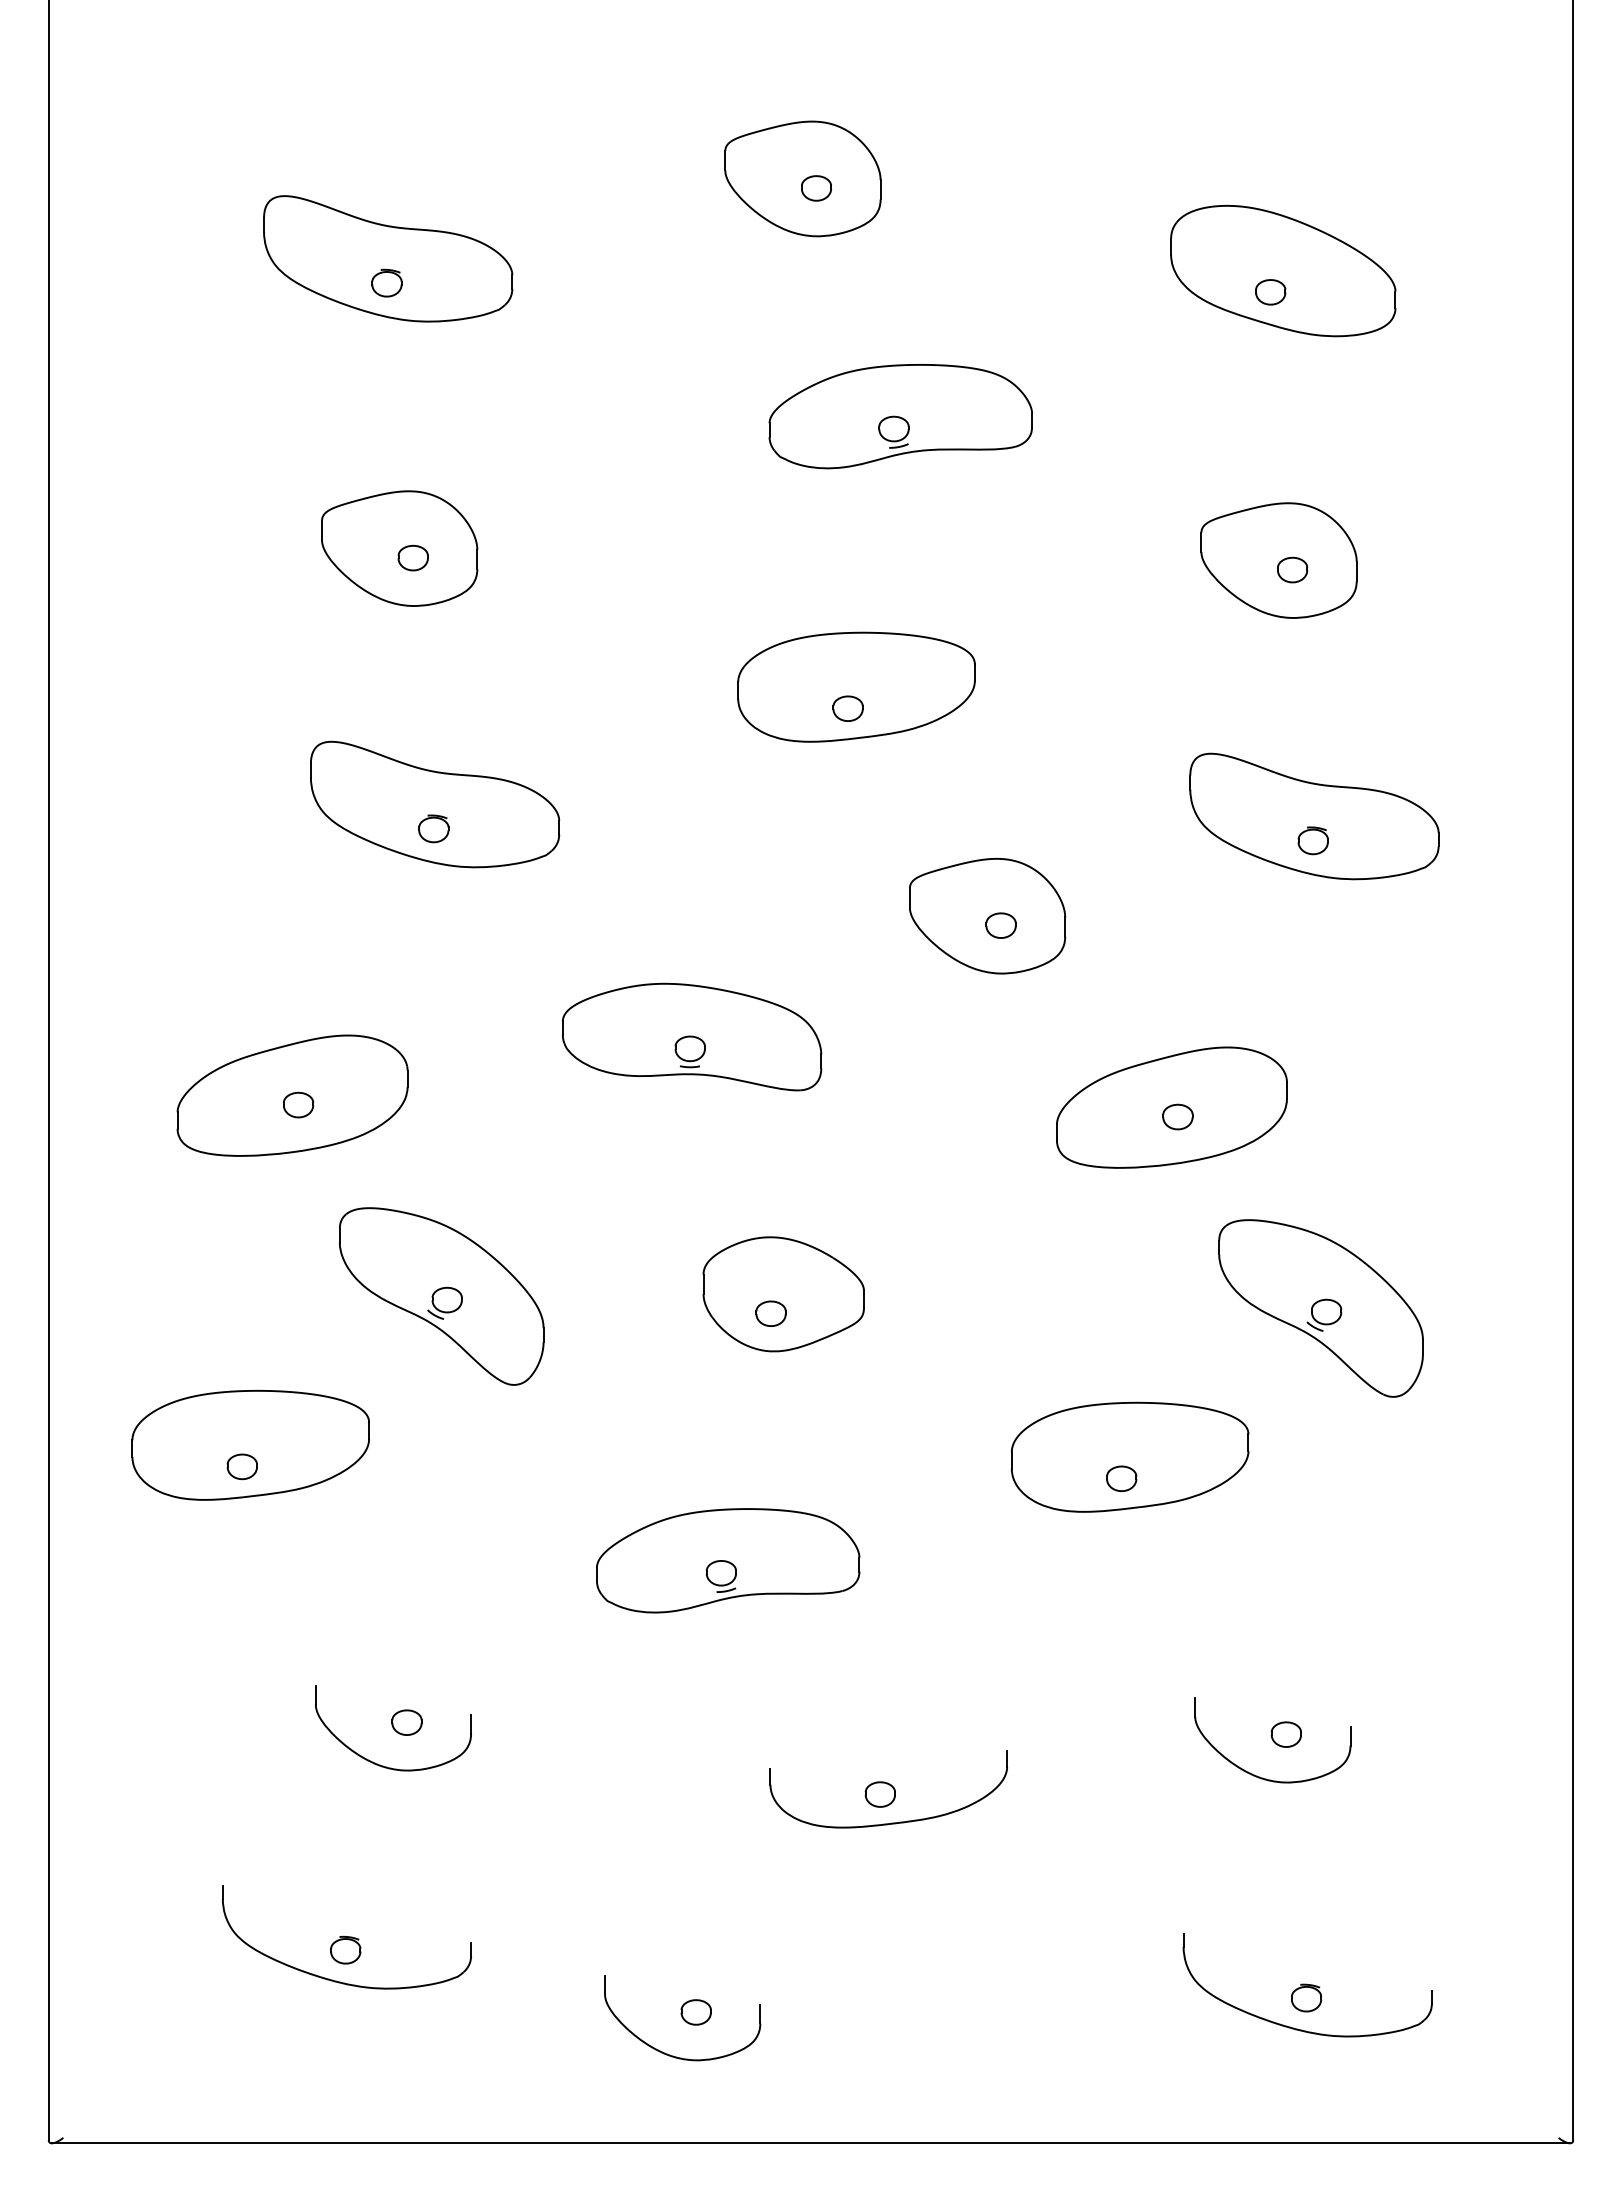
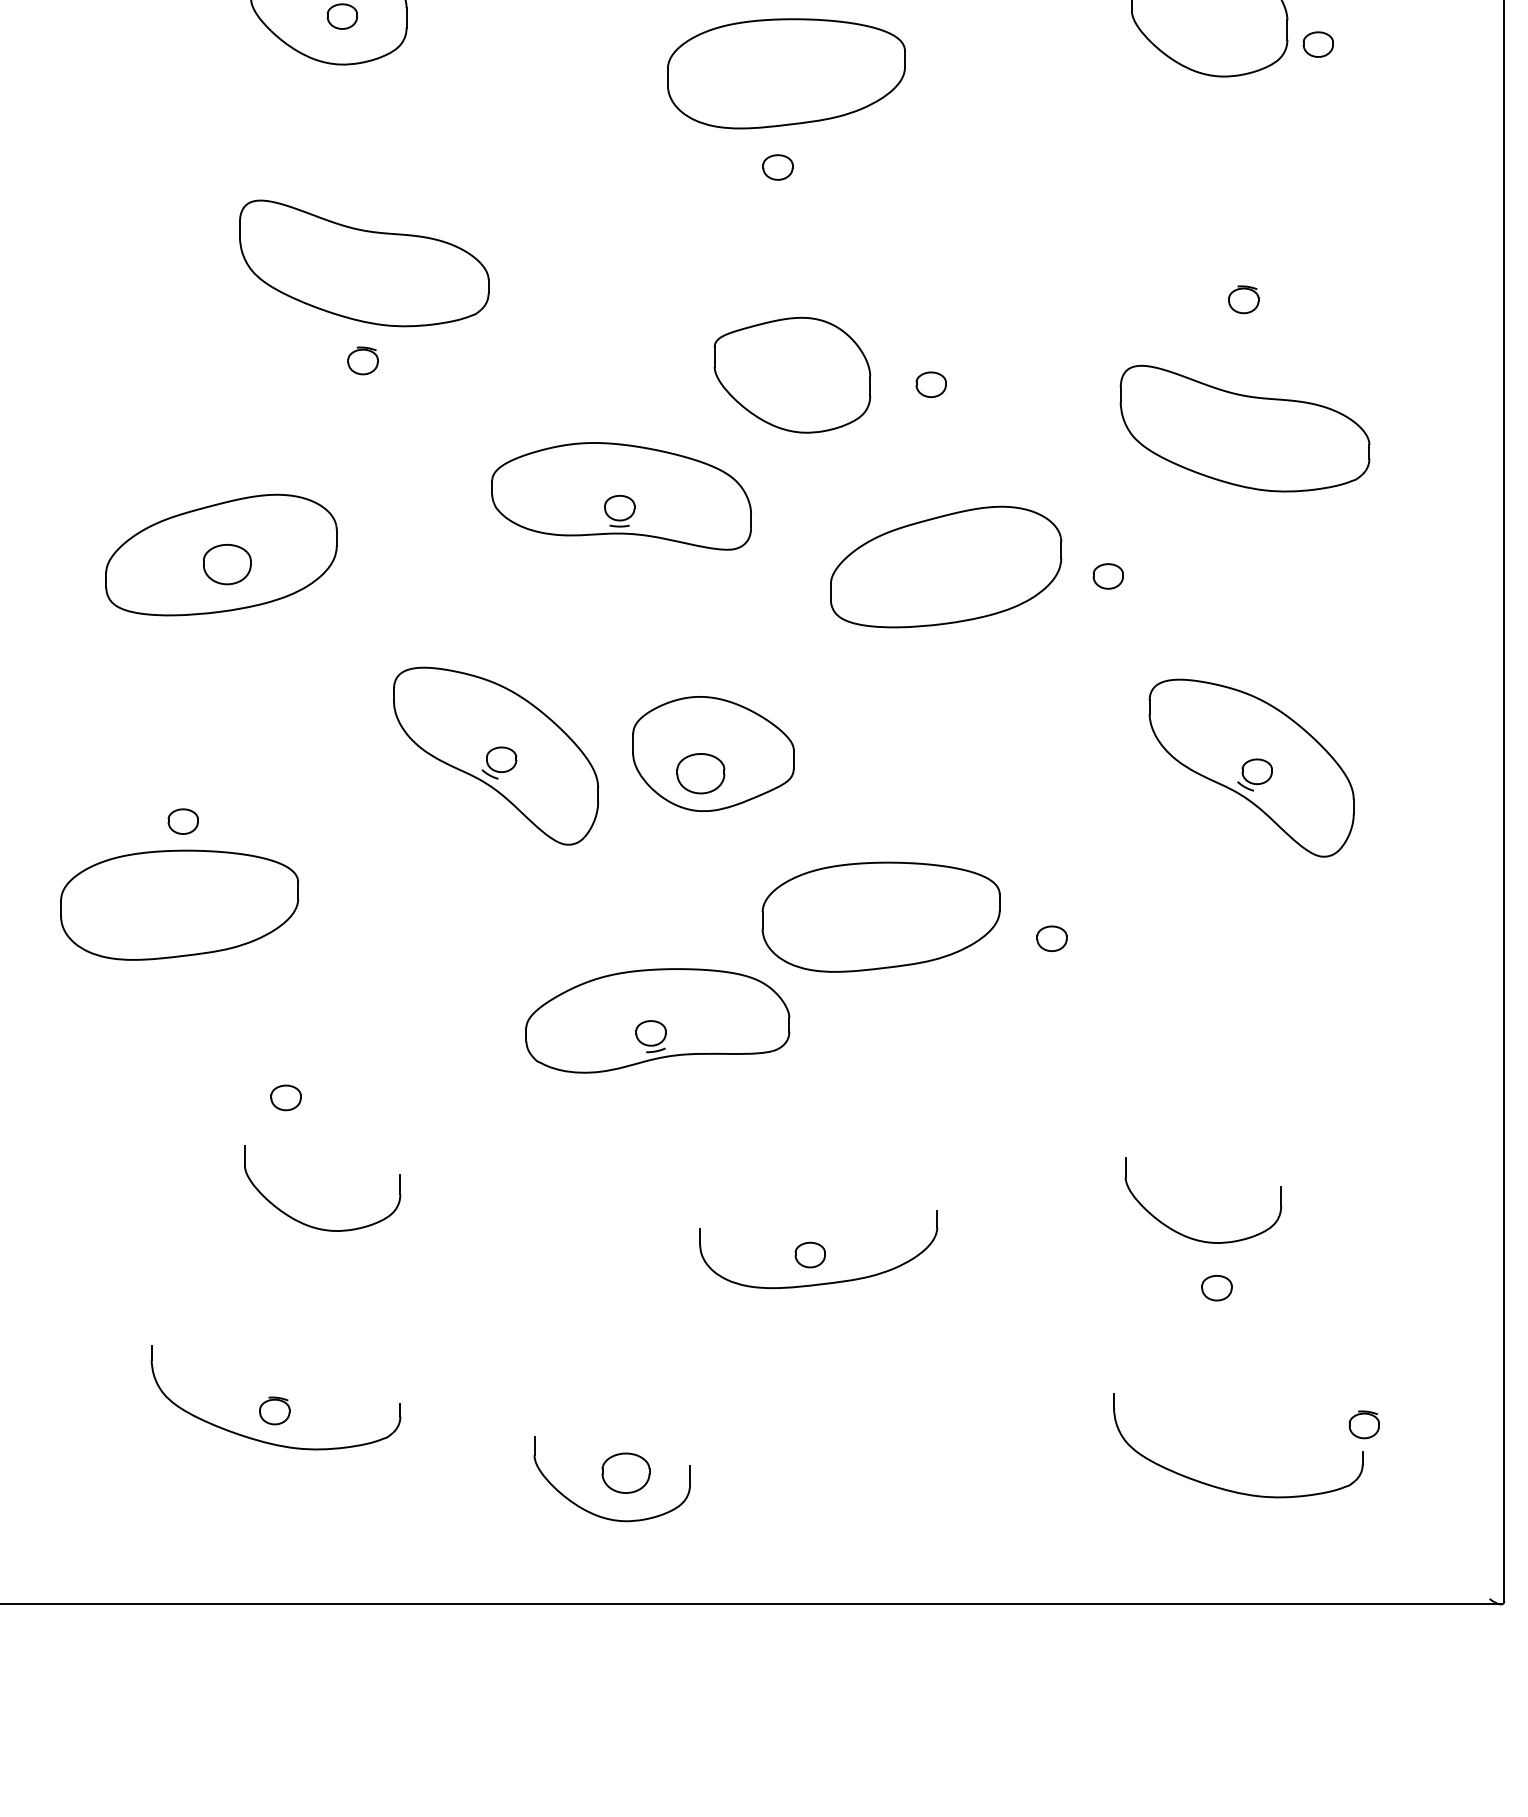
part: (1292, 569) -> (1318, 44), moved
part: (856, 686) -> (786, 73), moved
part: (1314, 816) -> (1245, 428), moved
part: (433, 828) -> (362, 360), moved
part: (987, 916) -> (792, 375), moved
part: (298, 1104) -> (227, 563), size x1.6
part: (1171, 1107) -> (945, 566), moved
part: (441, 1296) -> (495, 756), moved
part: (770, 1313) -> (700, 773), size x1.6
part: (1129, 1456) -> (880, 916), moved
part: (241, 1466) -> (182, 821), moved
part: (406, 1722) -> (285, 1097), moved
part: (1285, 1734) -> (1216, 1288), moved
part: (1306, 1997) -> (1364, 1424), moved
part: (695, 2012) -> (625, 1473), size x1.6

